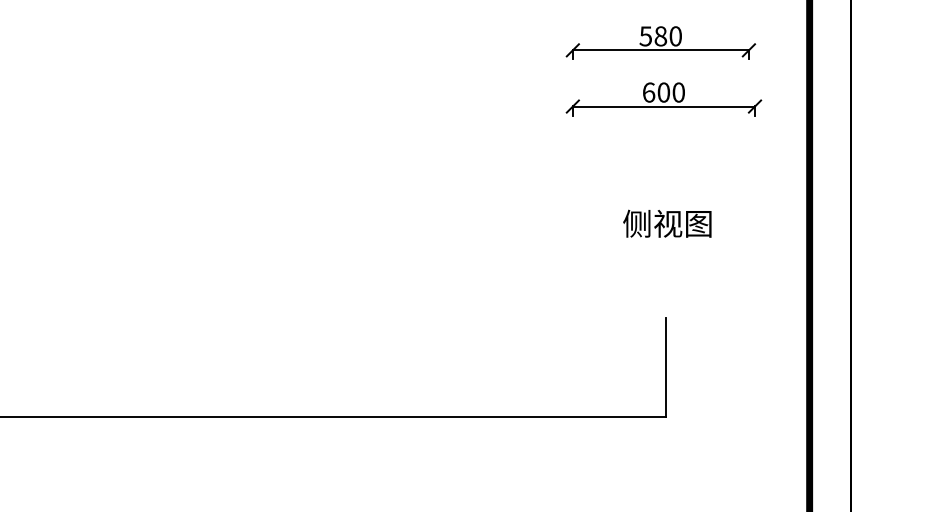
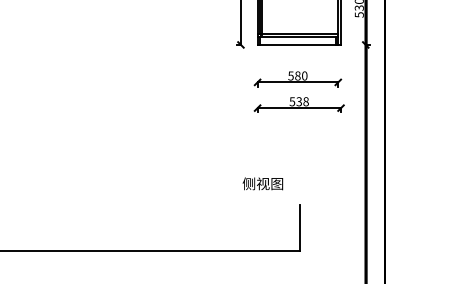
text: (662, 92) -> (298, 101), 600 -> 538
text: (666, 223) -> (262, 183), moved

